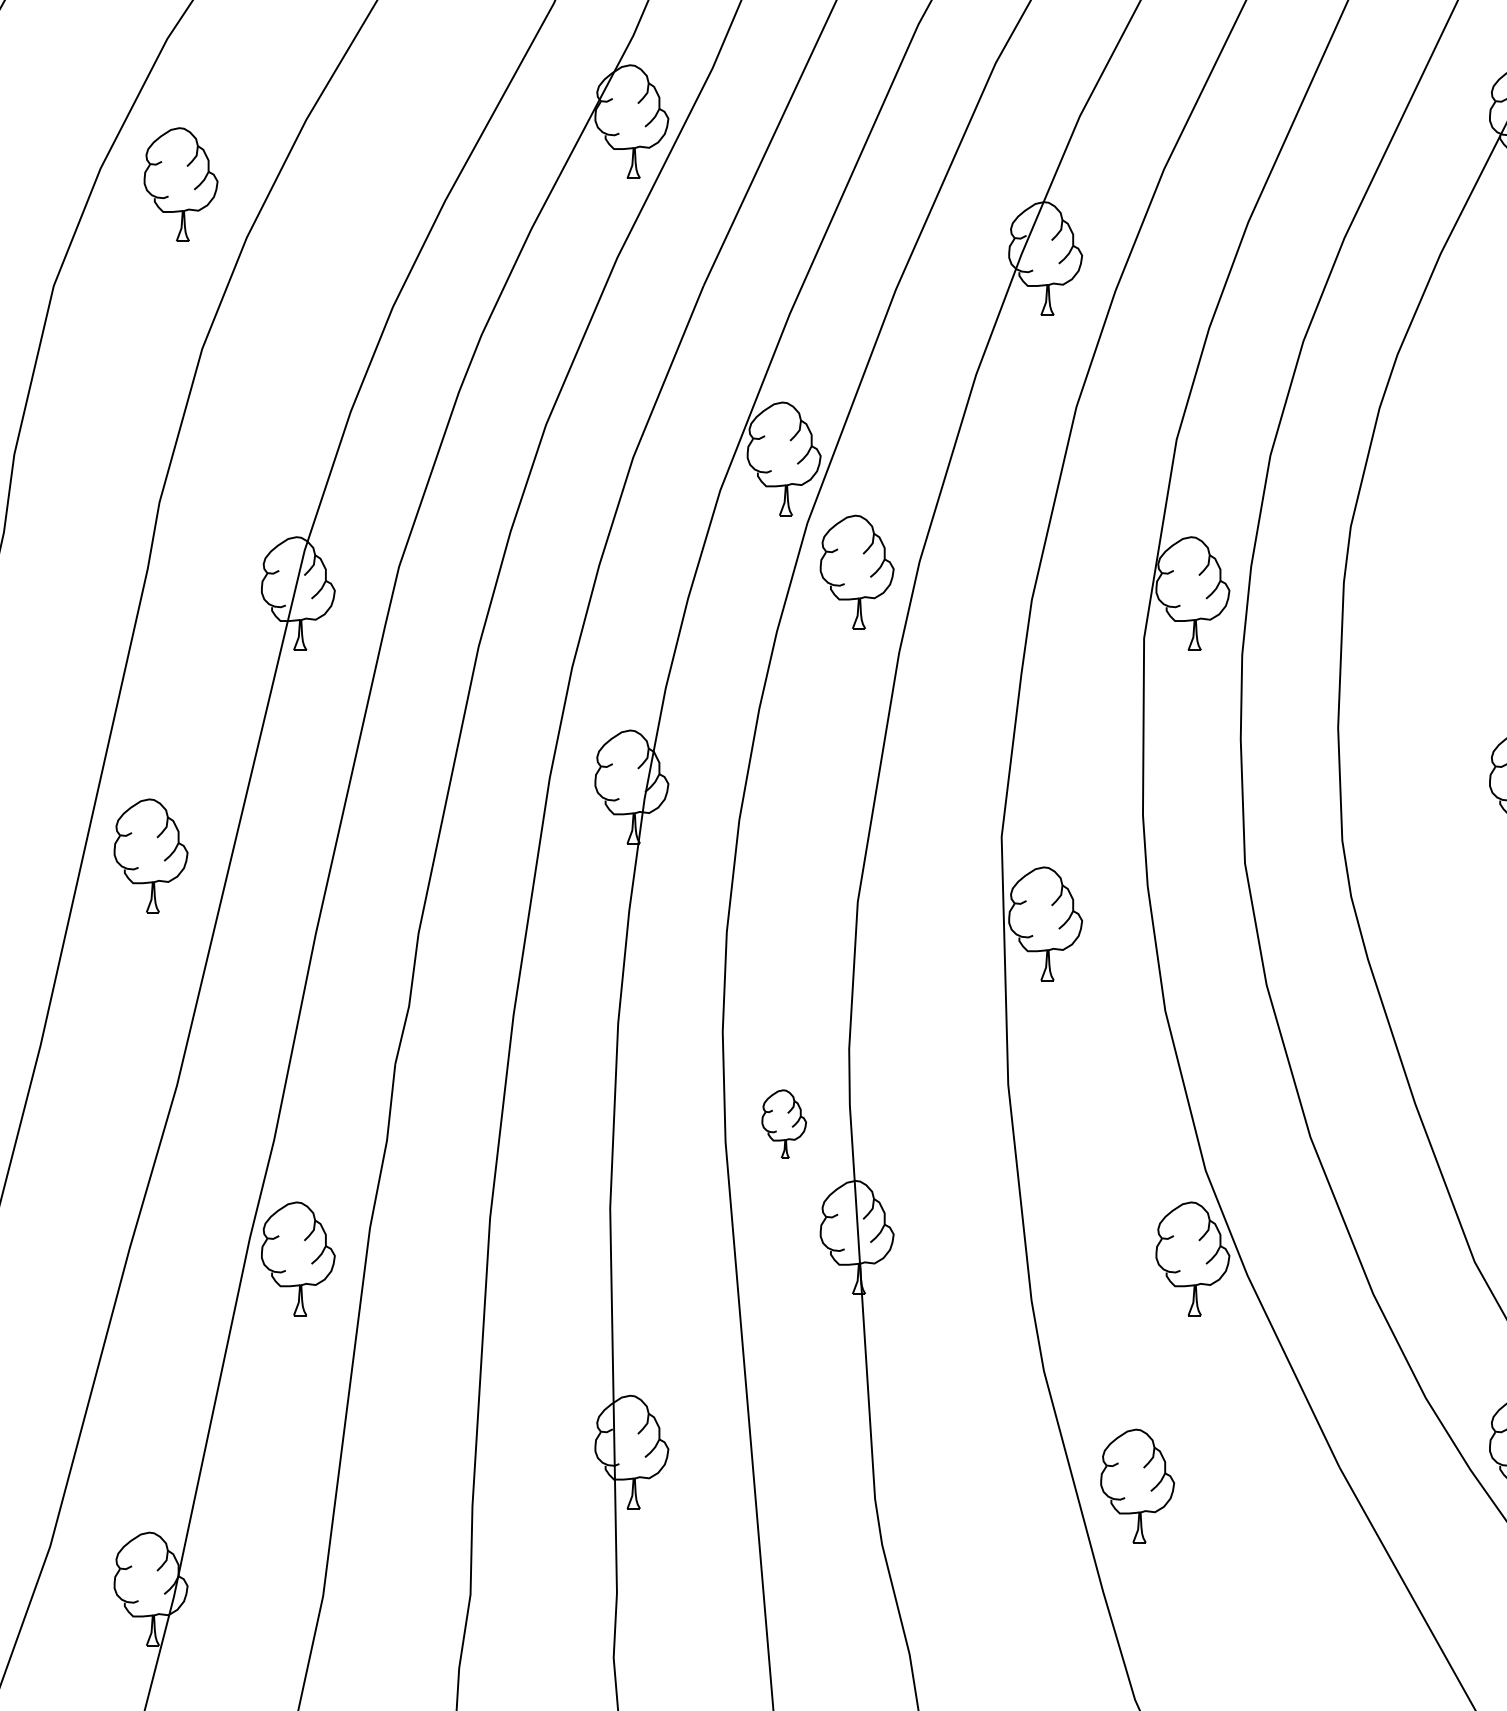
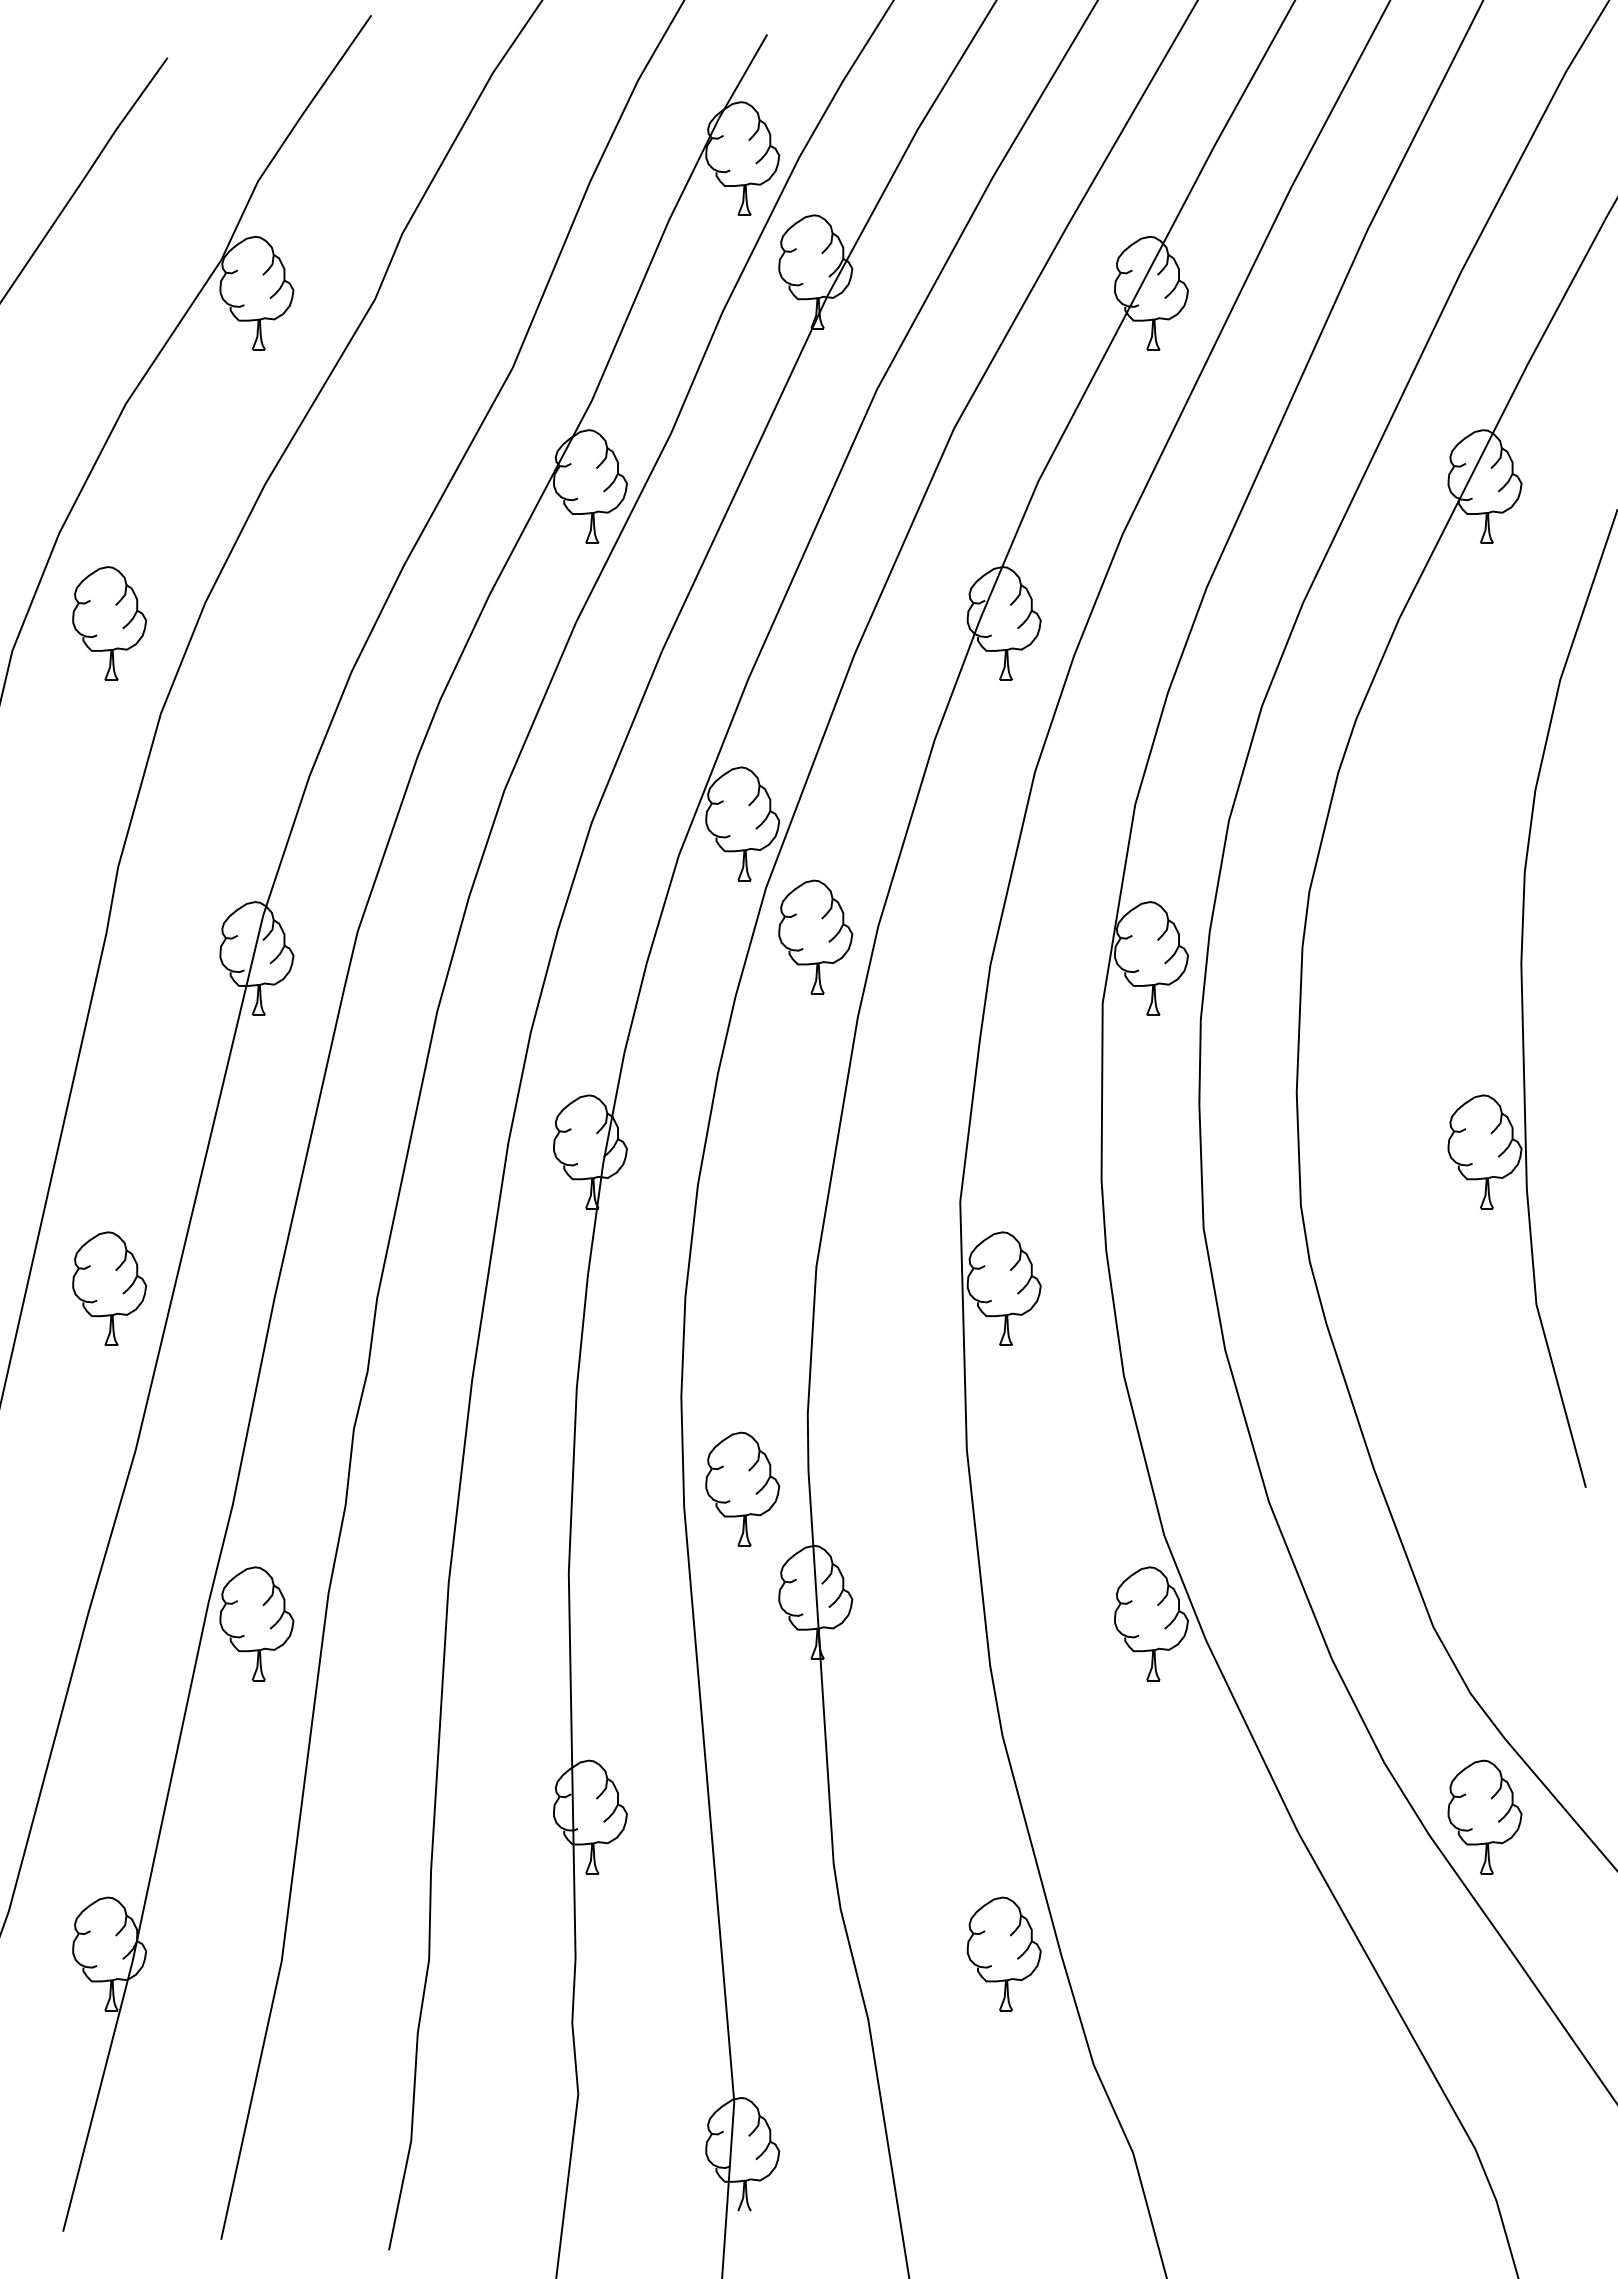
part: (180, 184) -> (109, 623), moved
part: (150, 855) -> (109, 1288), moved
part: (783, 1123) -> (742, 1488), size x1.67
part: (1136, 1485) -> (1003, 1953), moved

